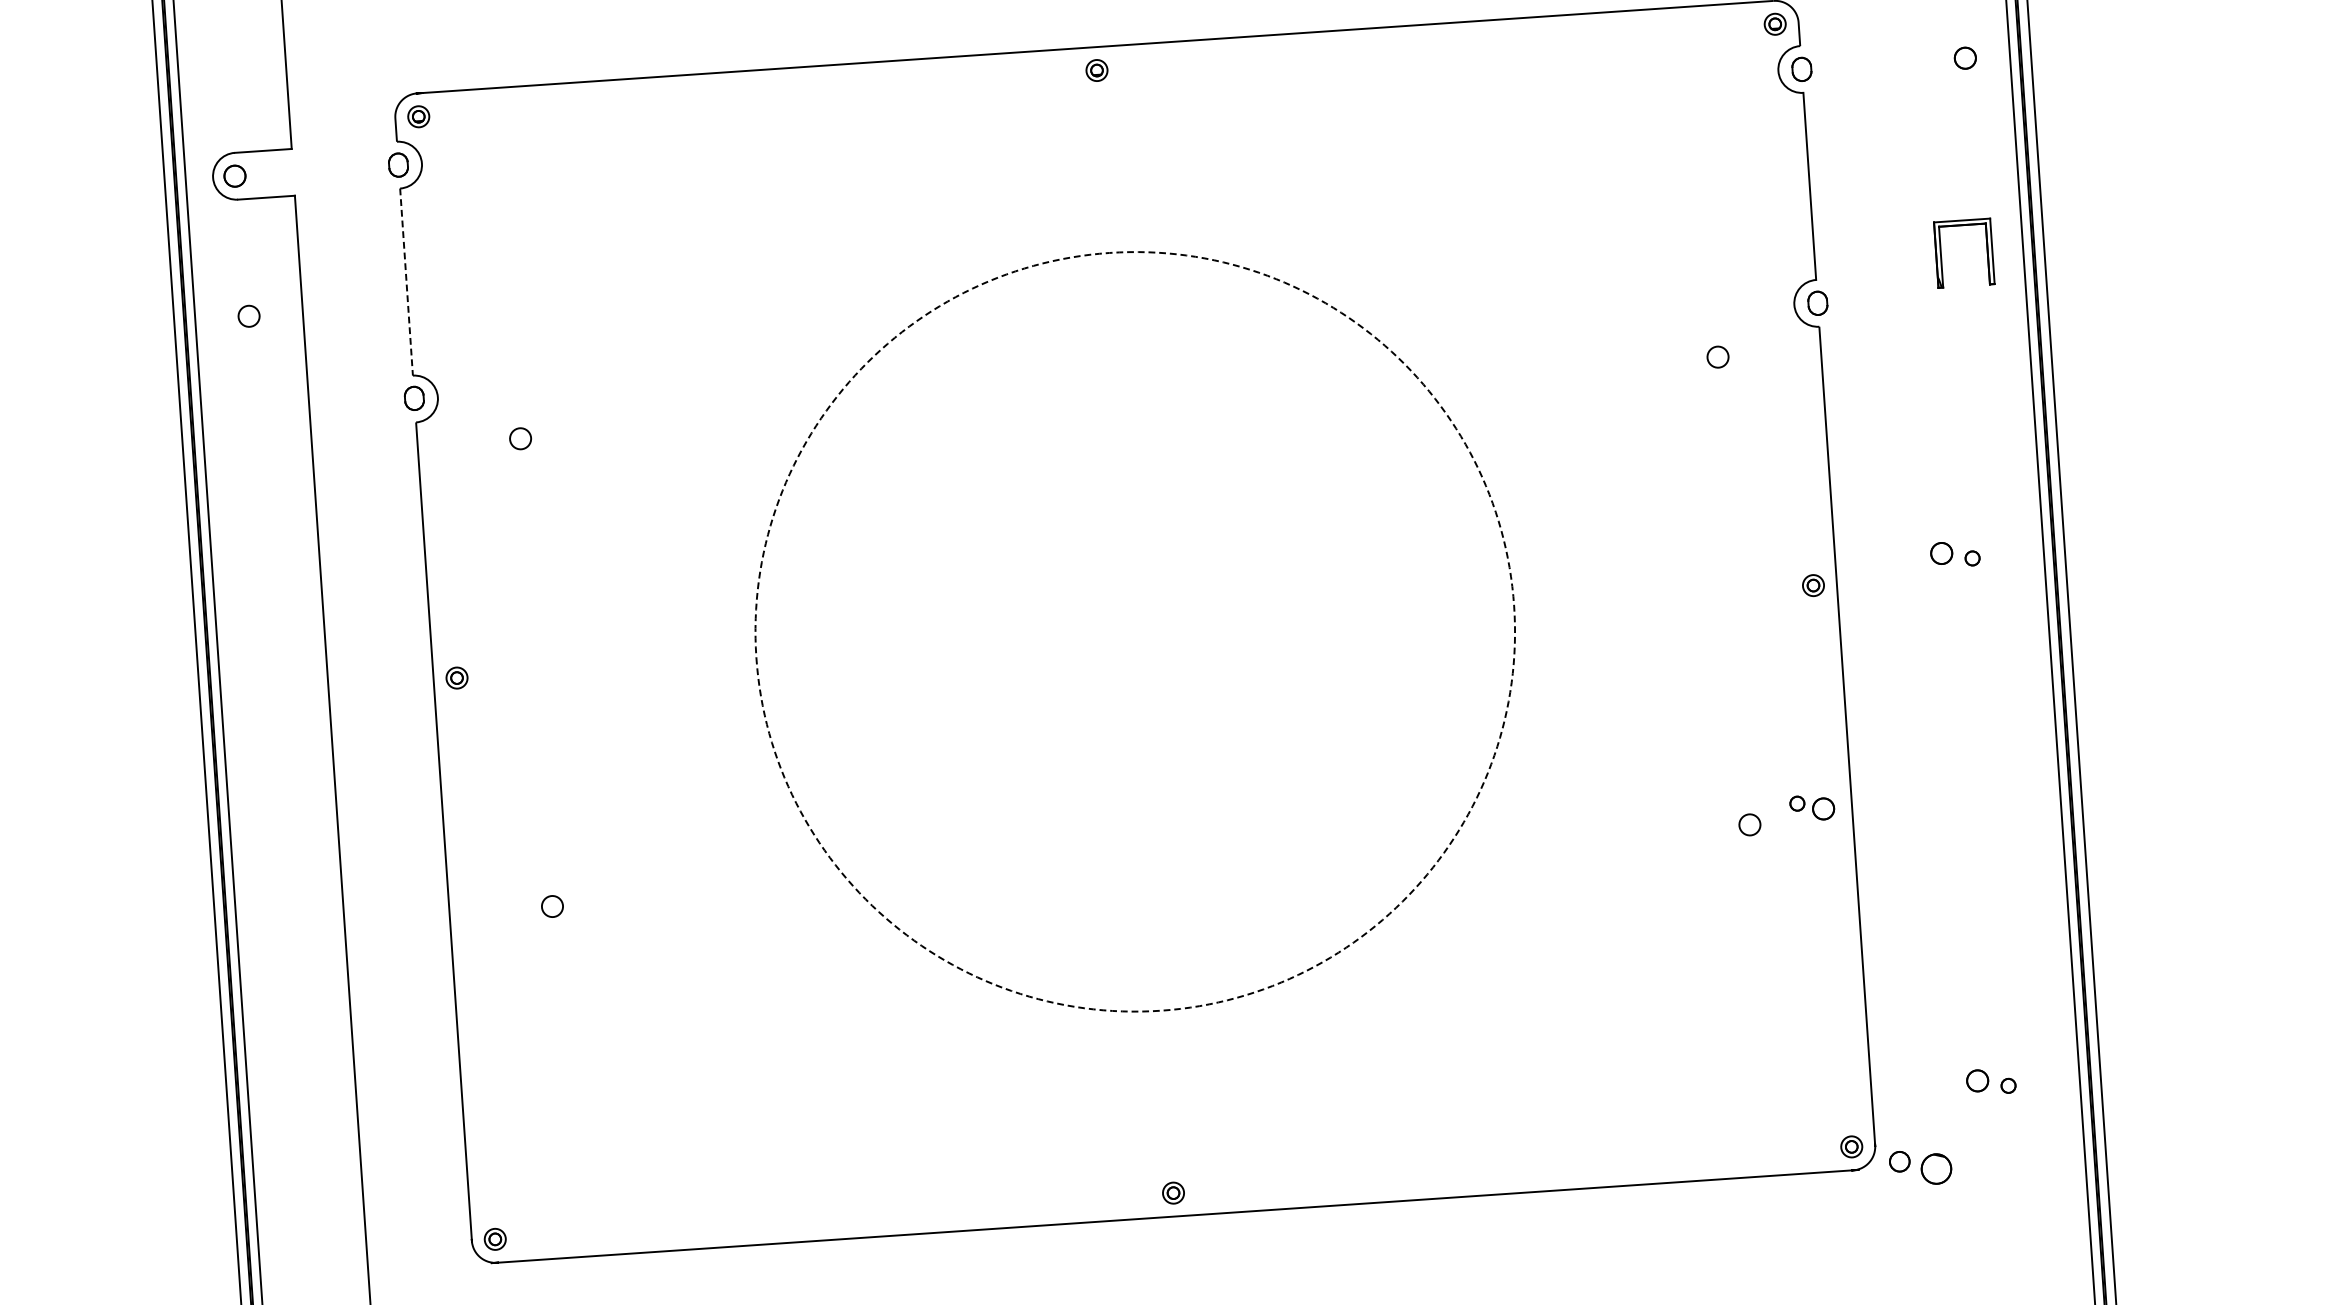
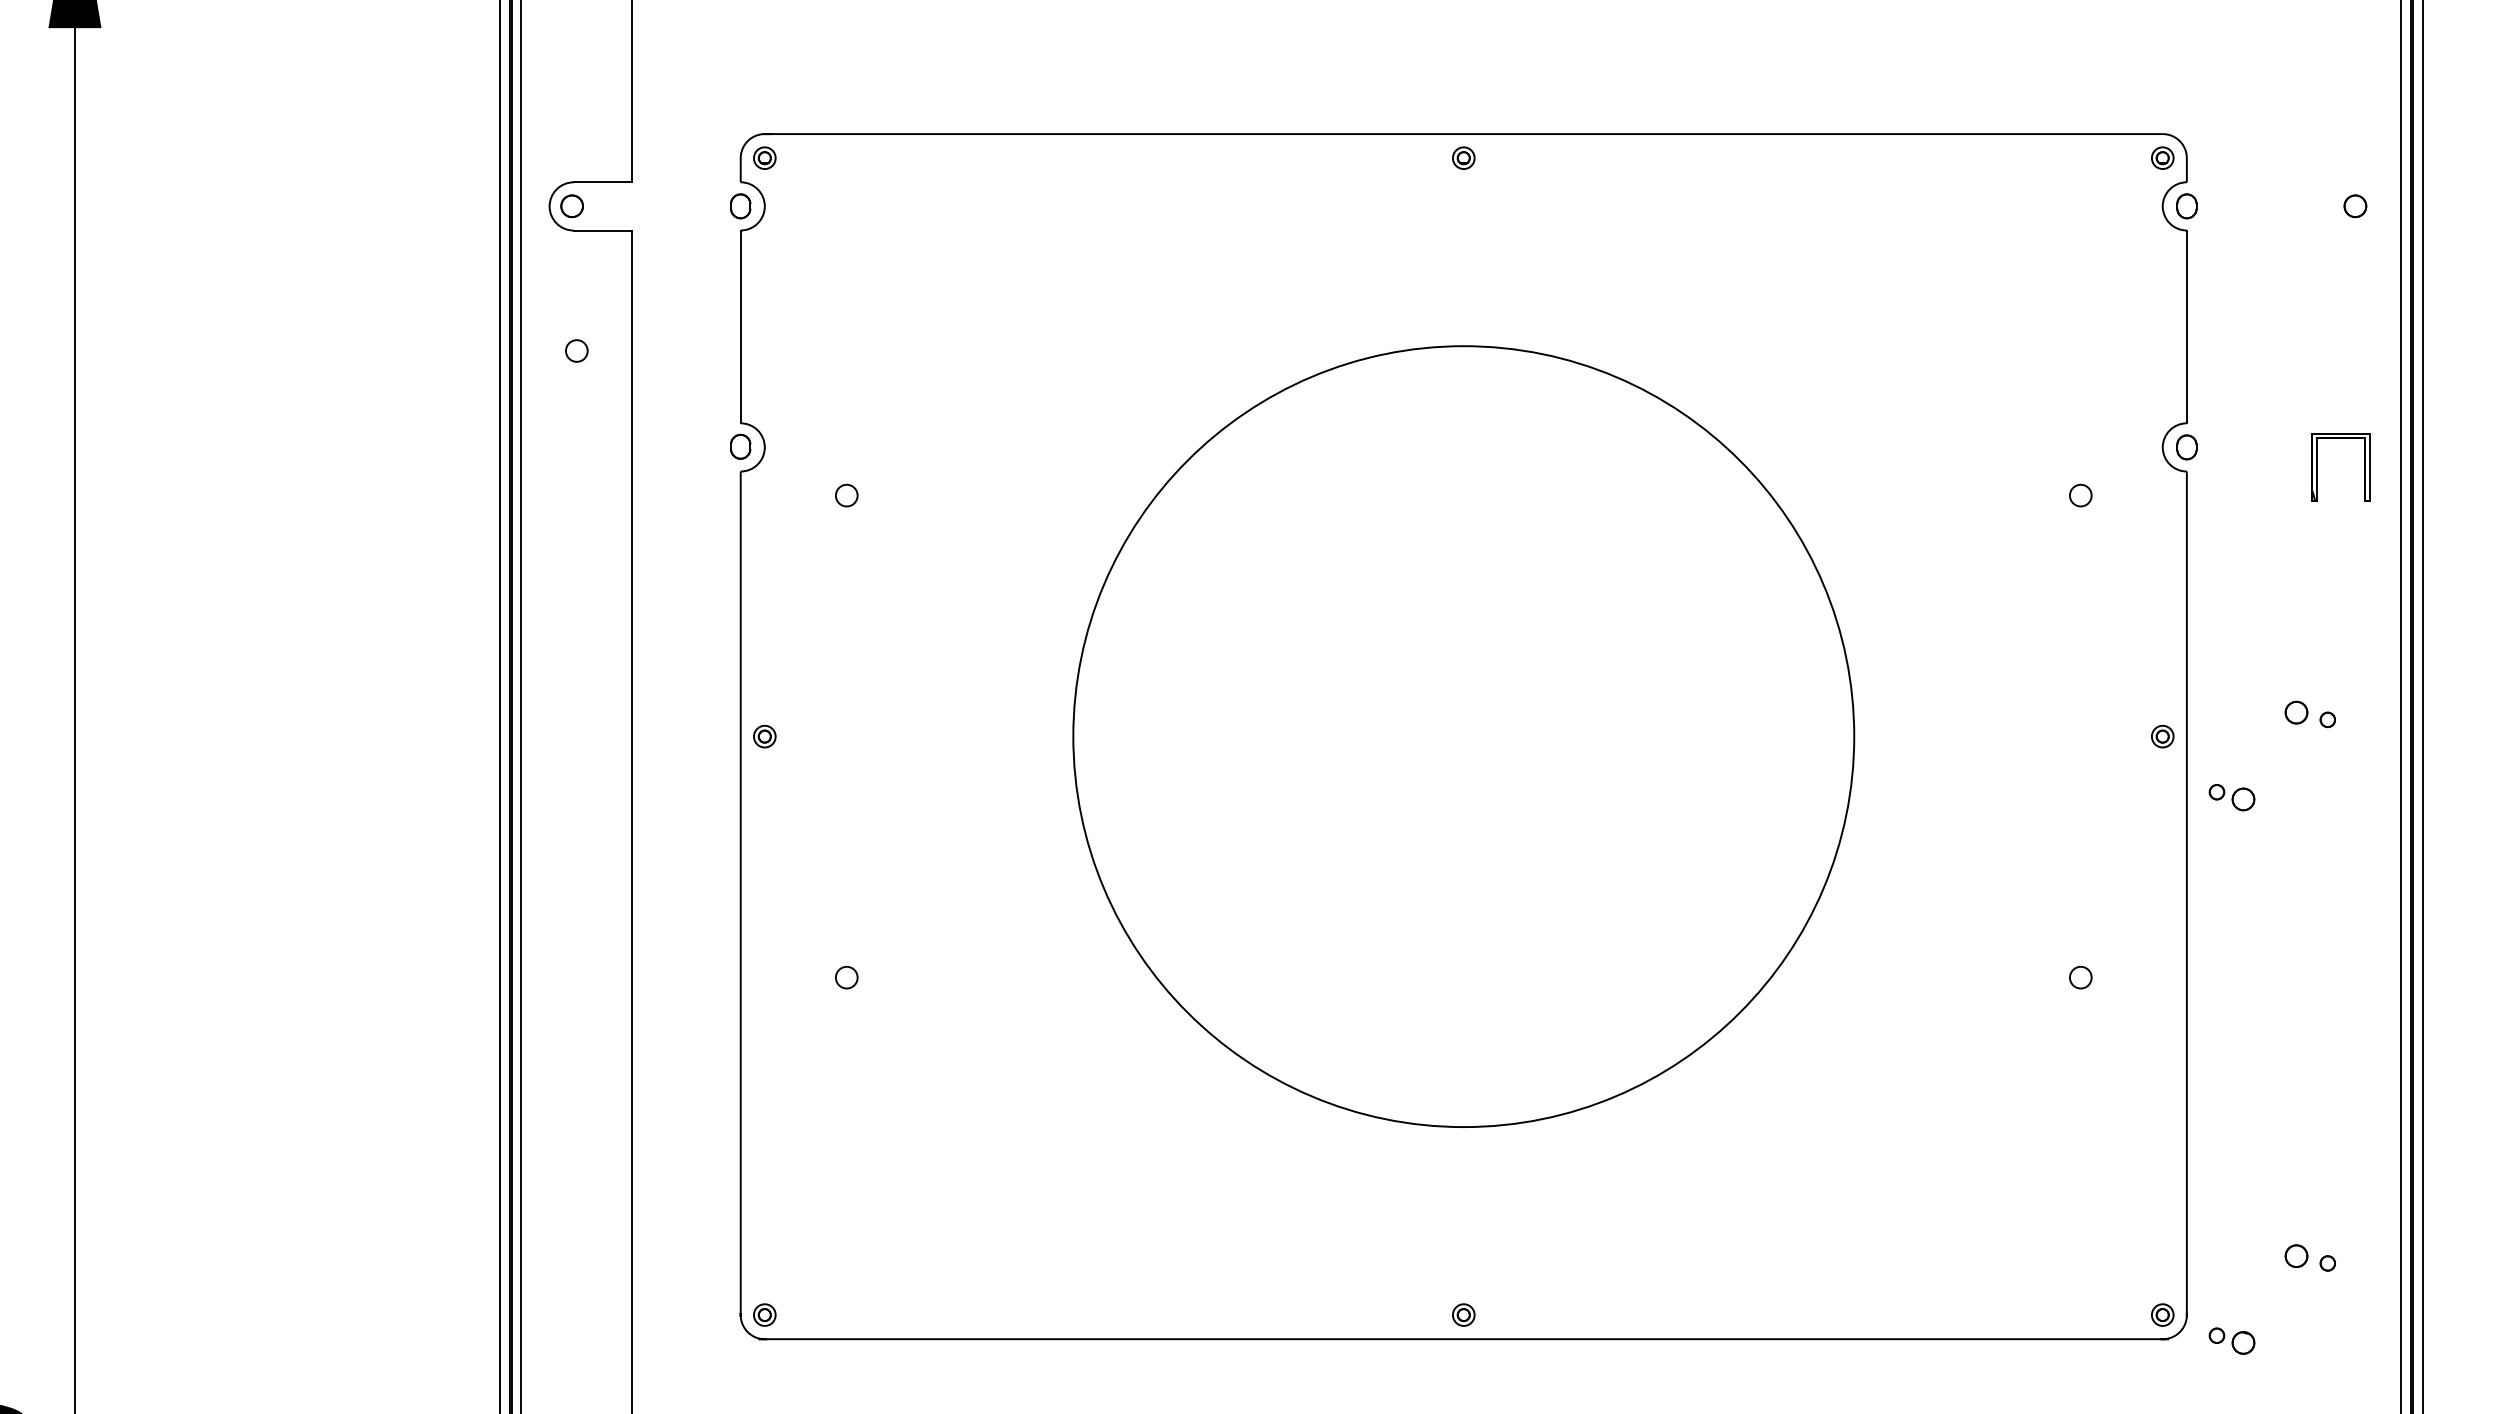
part: (1941, 255) -> (2317, 467), moved
line: (406, 282) -> (740, 327), dashed -> solid
circle: (1134, 631) -> (1463, 736), dashed -> solid
part: (1811, 807) -> (2231, 797), moved
part: (1920, 1167) -> (2231, 1340), size x0.71

